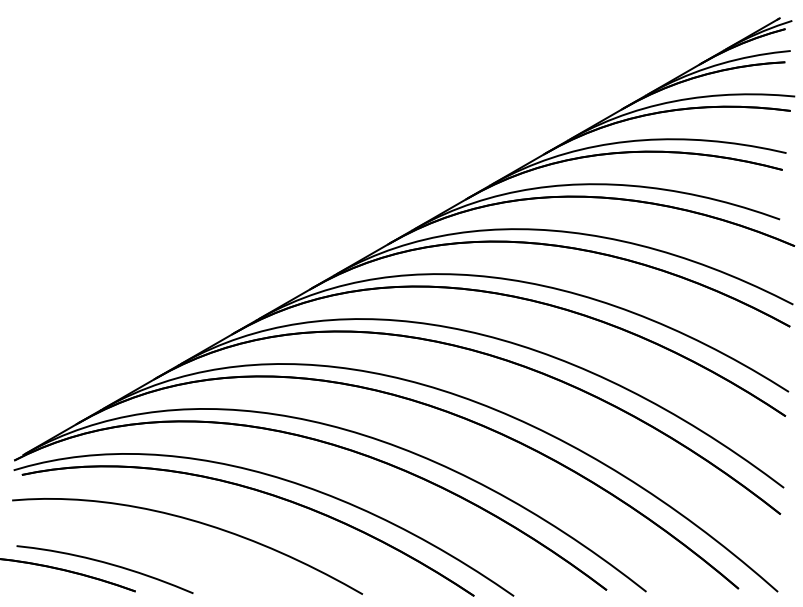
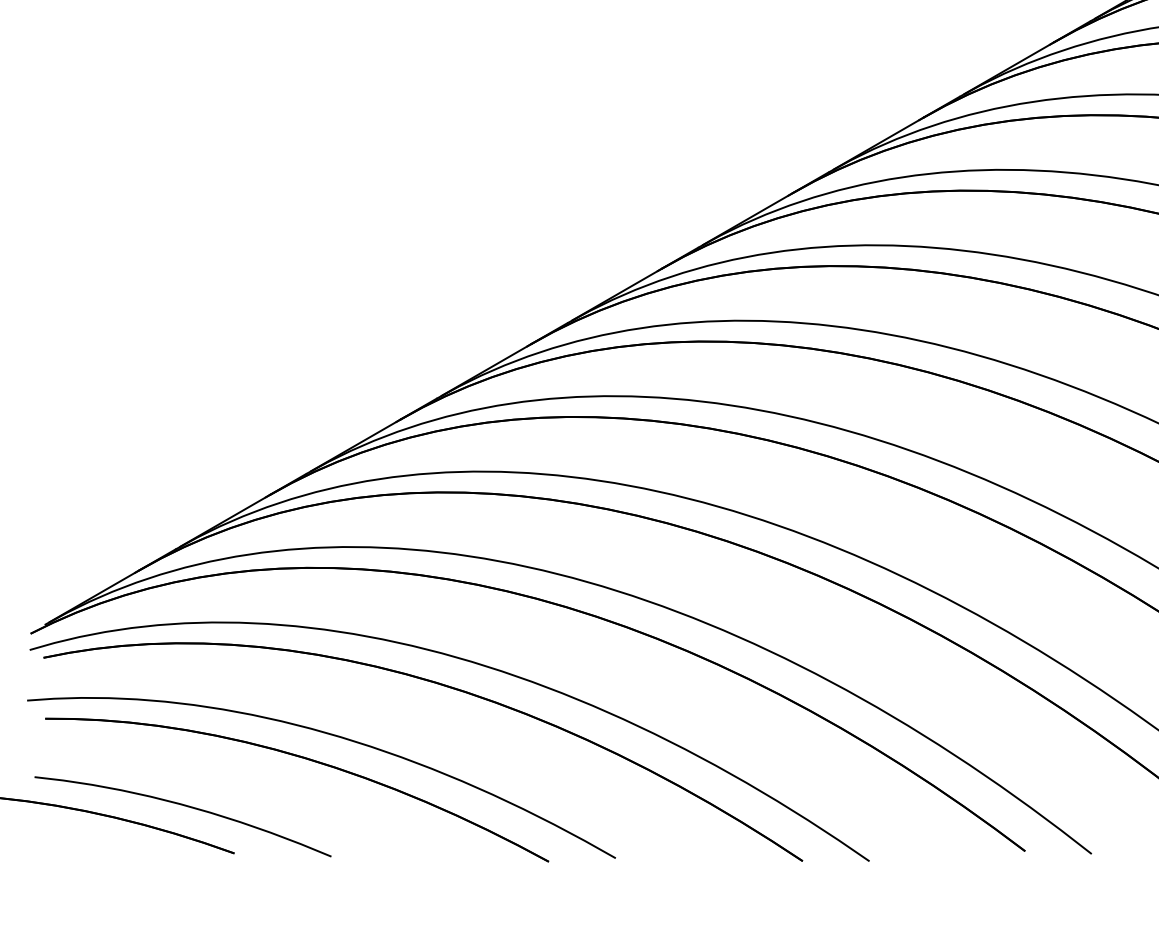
part: (175, 535) -> (301, 759), added

